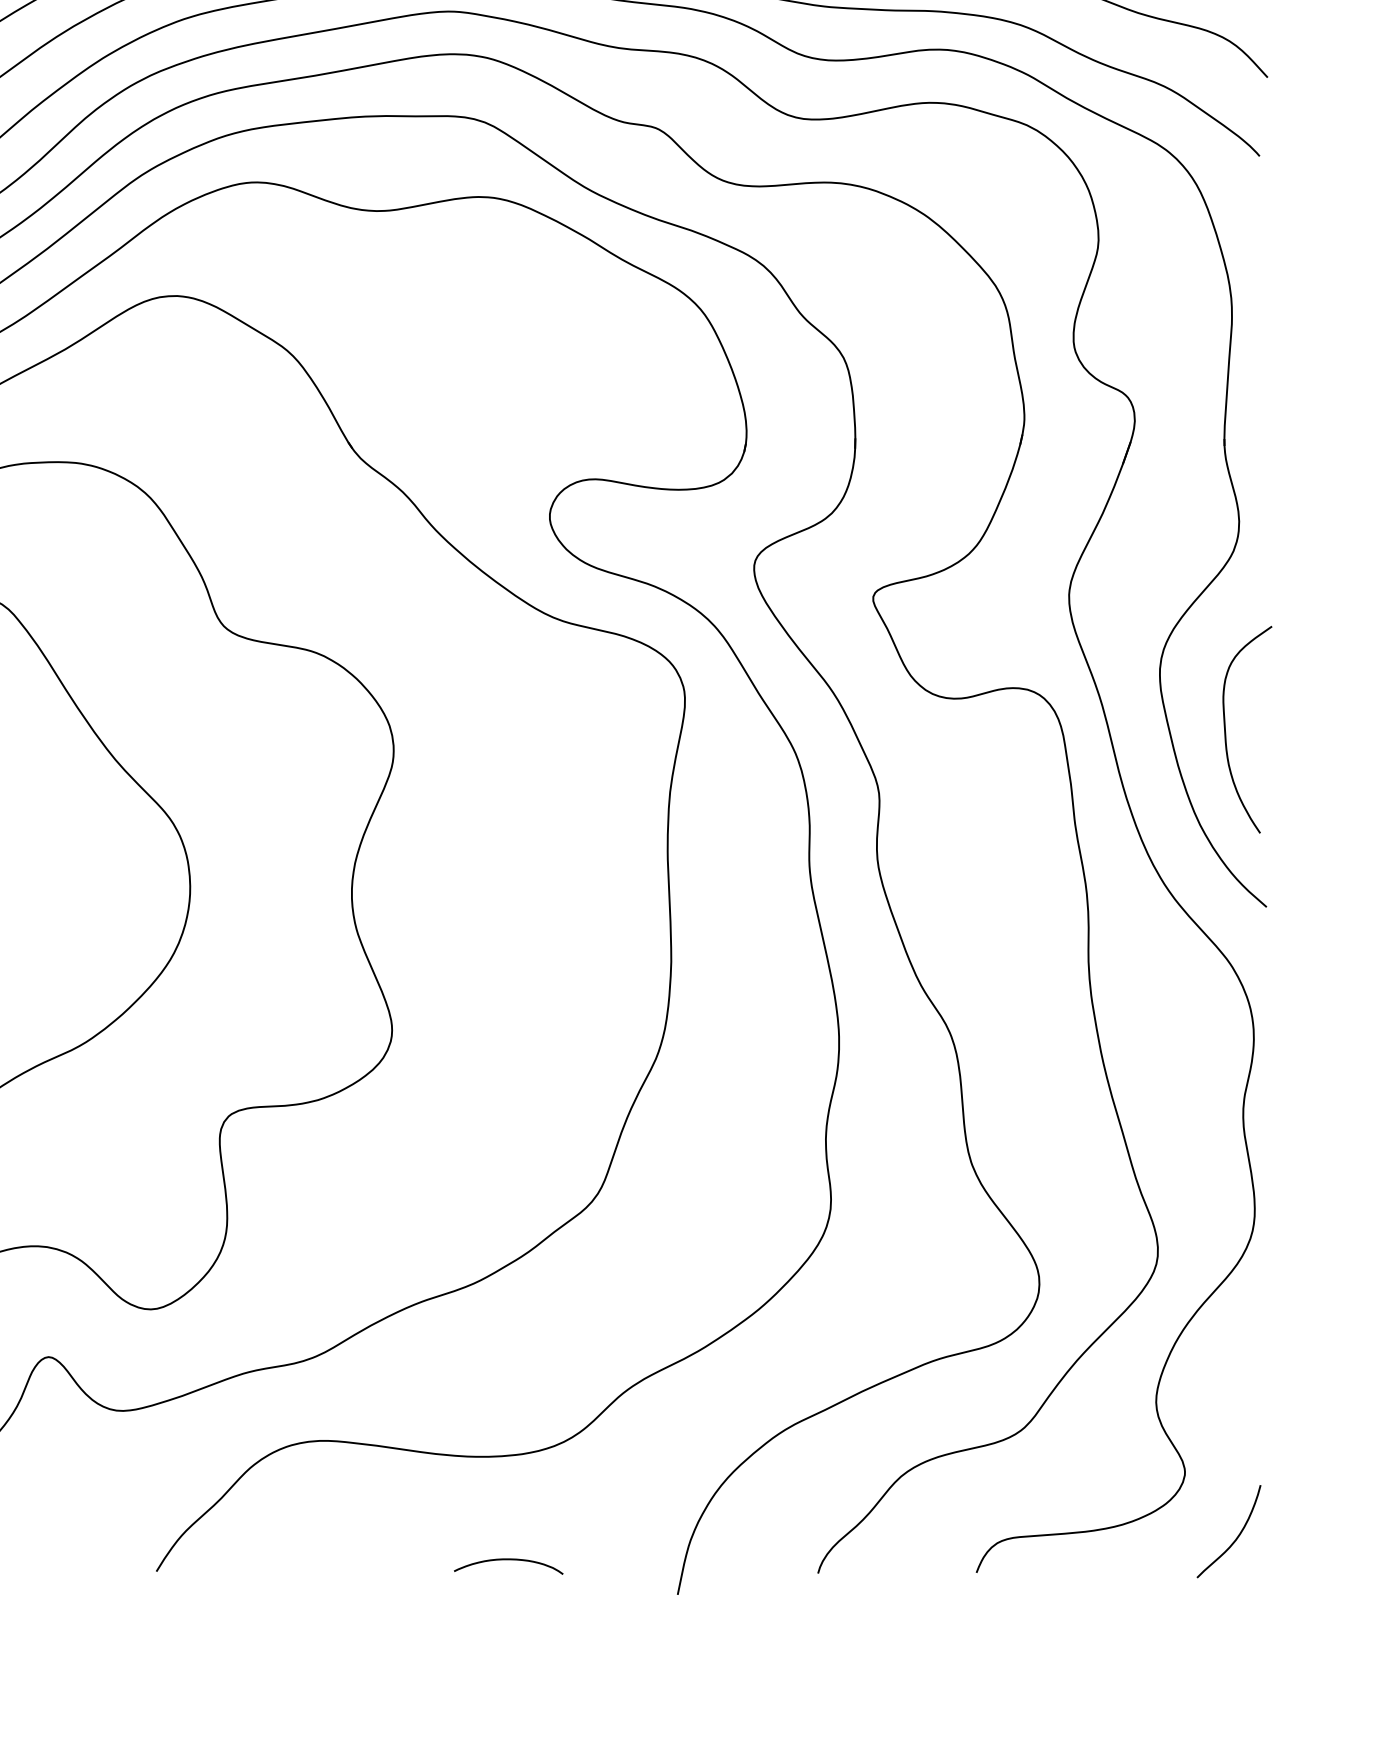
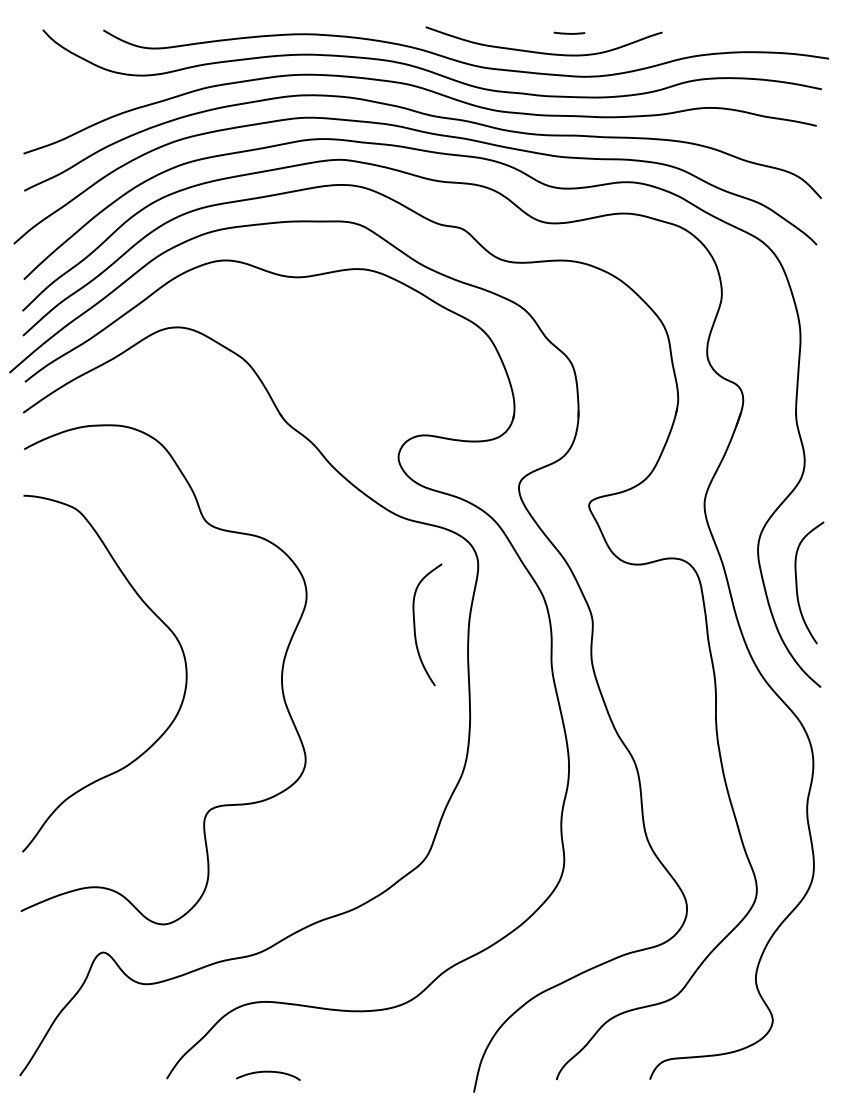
curve: (578, 800) -> (415, 624), added
curve: (1235, 1536) -> (802, 1058), removed
curve: (508, 1560) -> (268, 1072), moved

